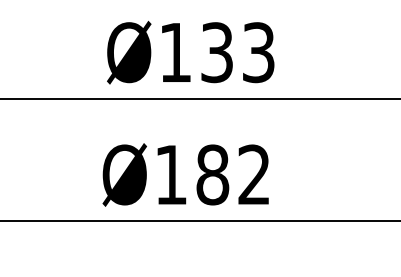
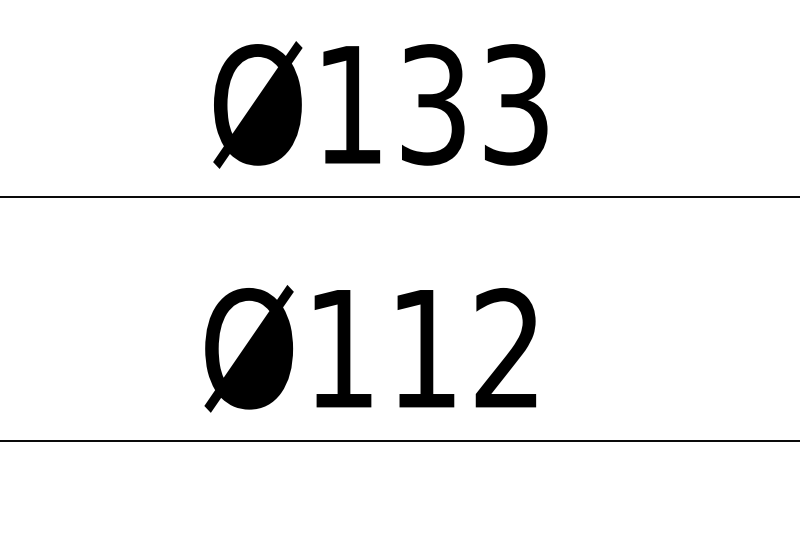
text: (212, 174) -> (423, 347), 182 -> 112

